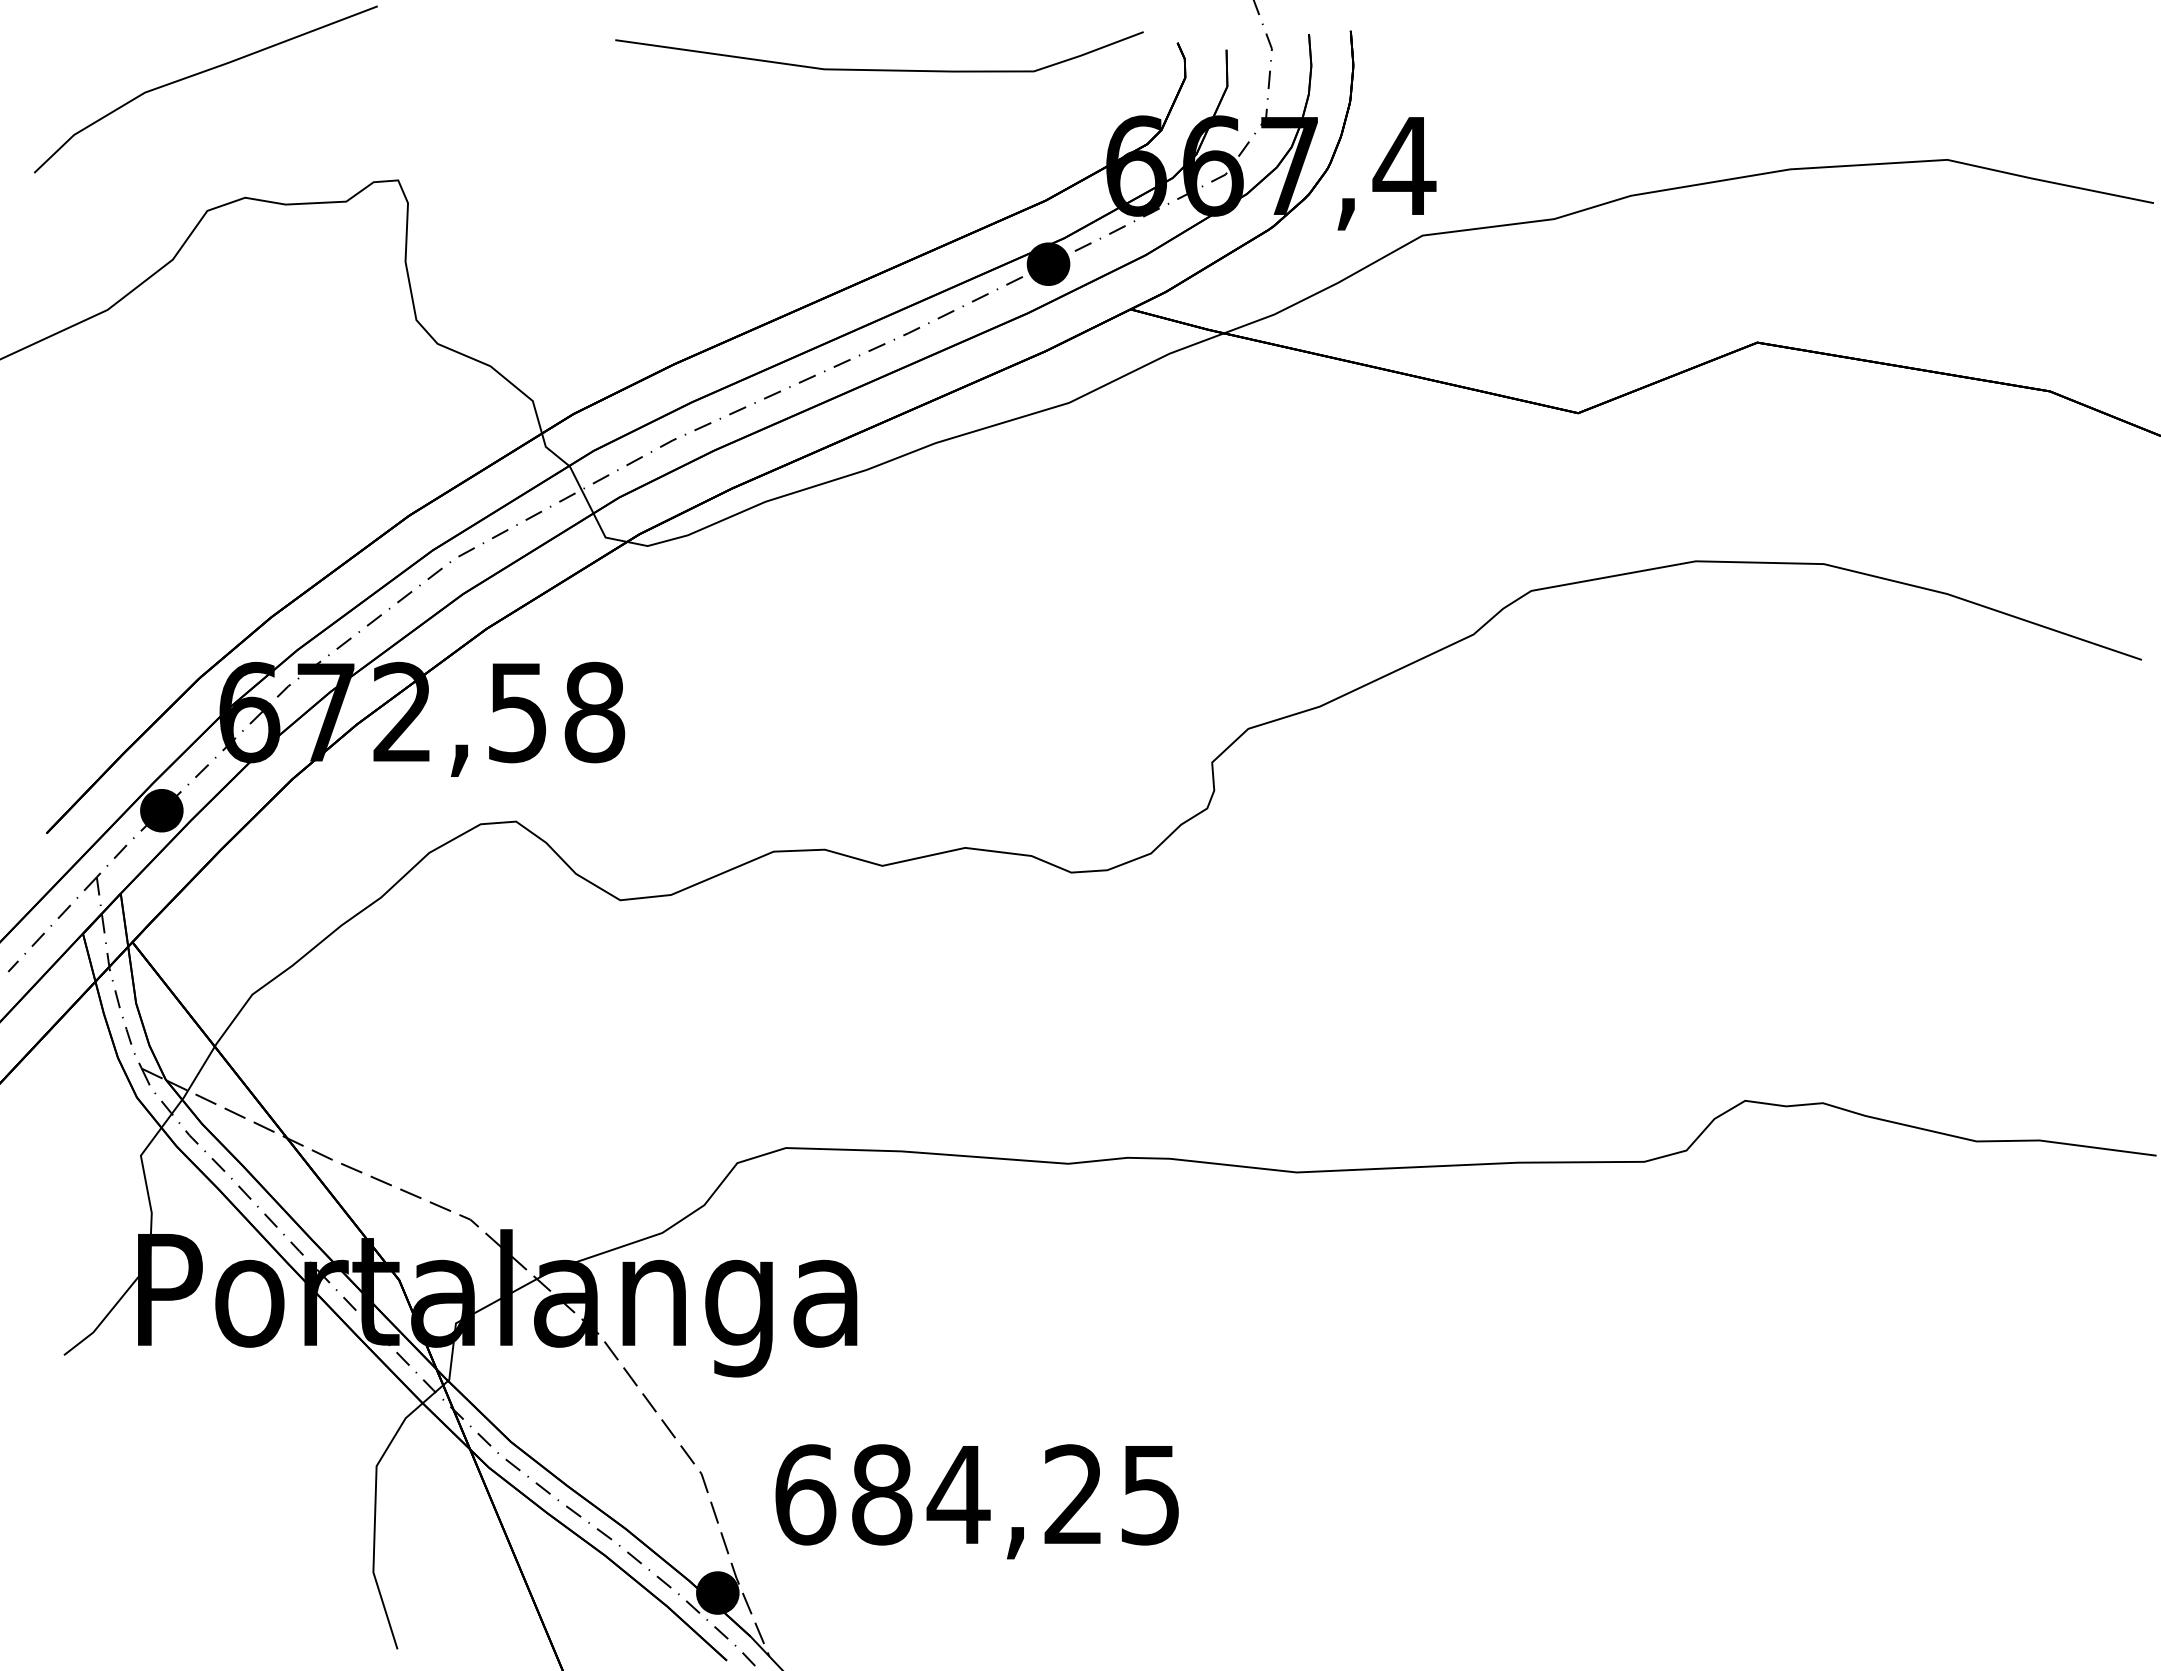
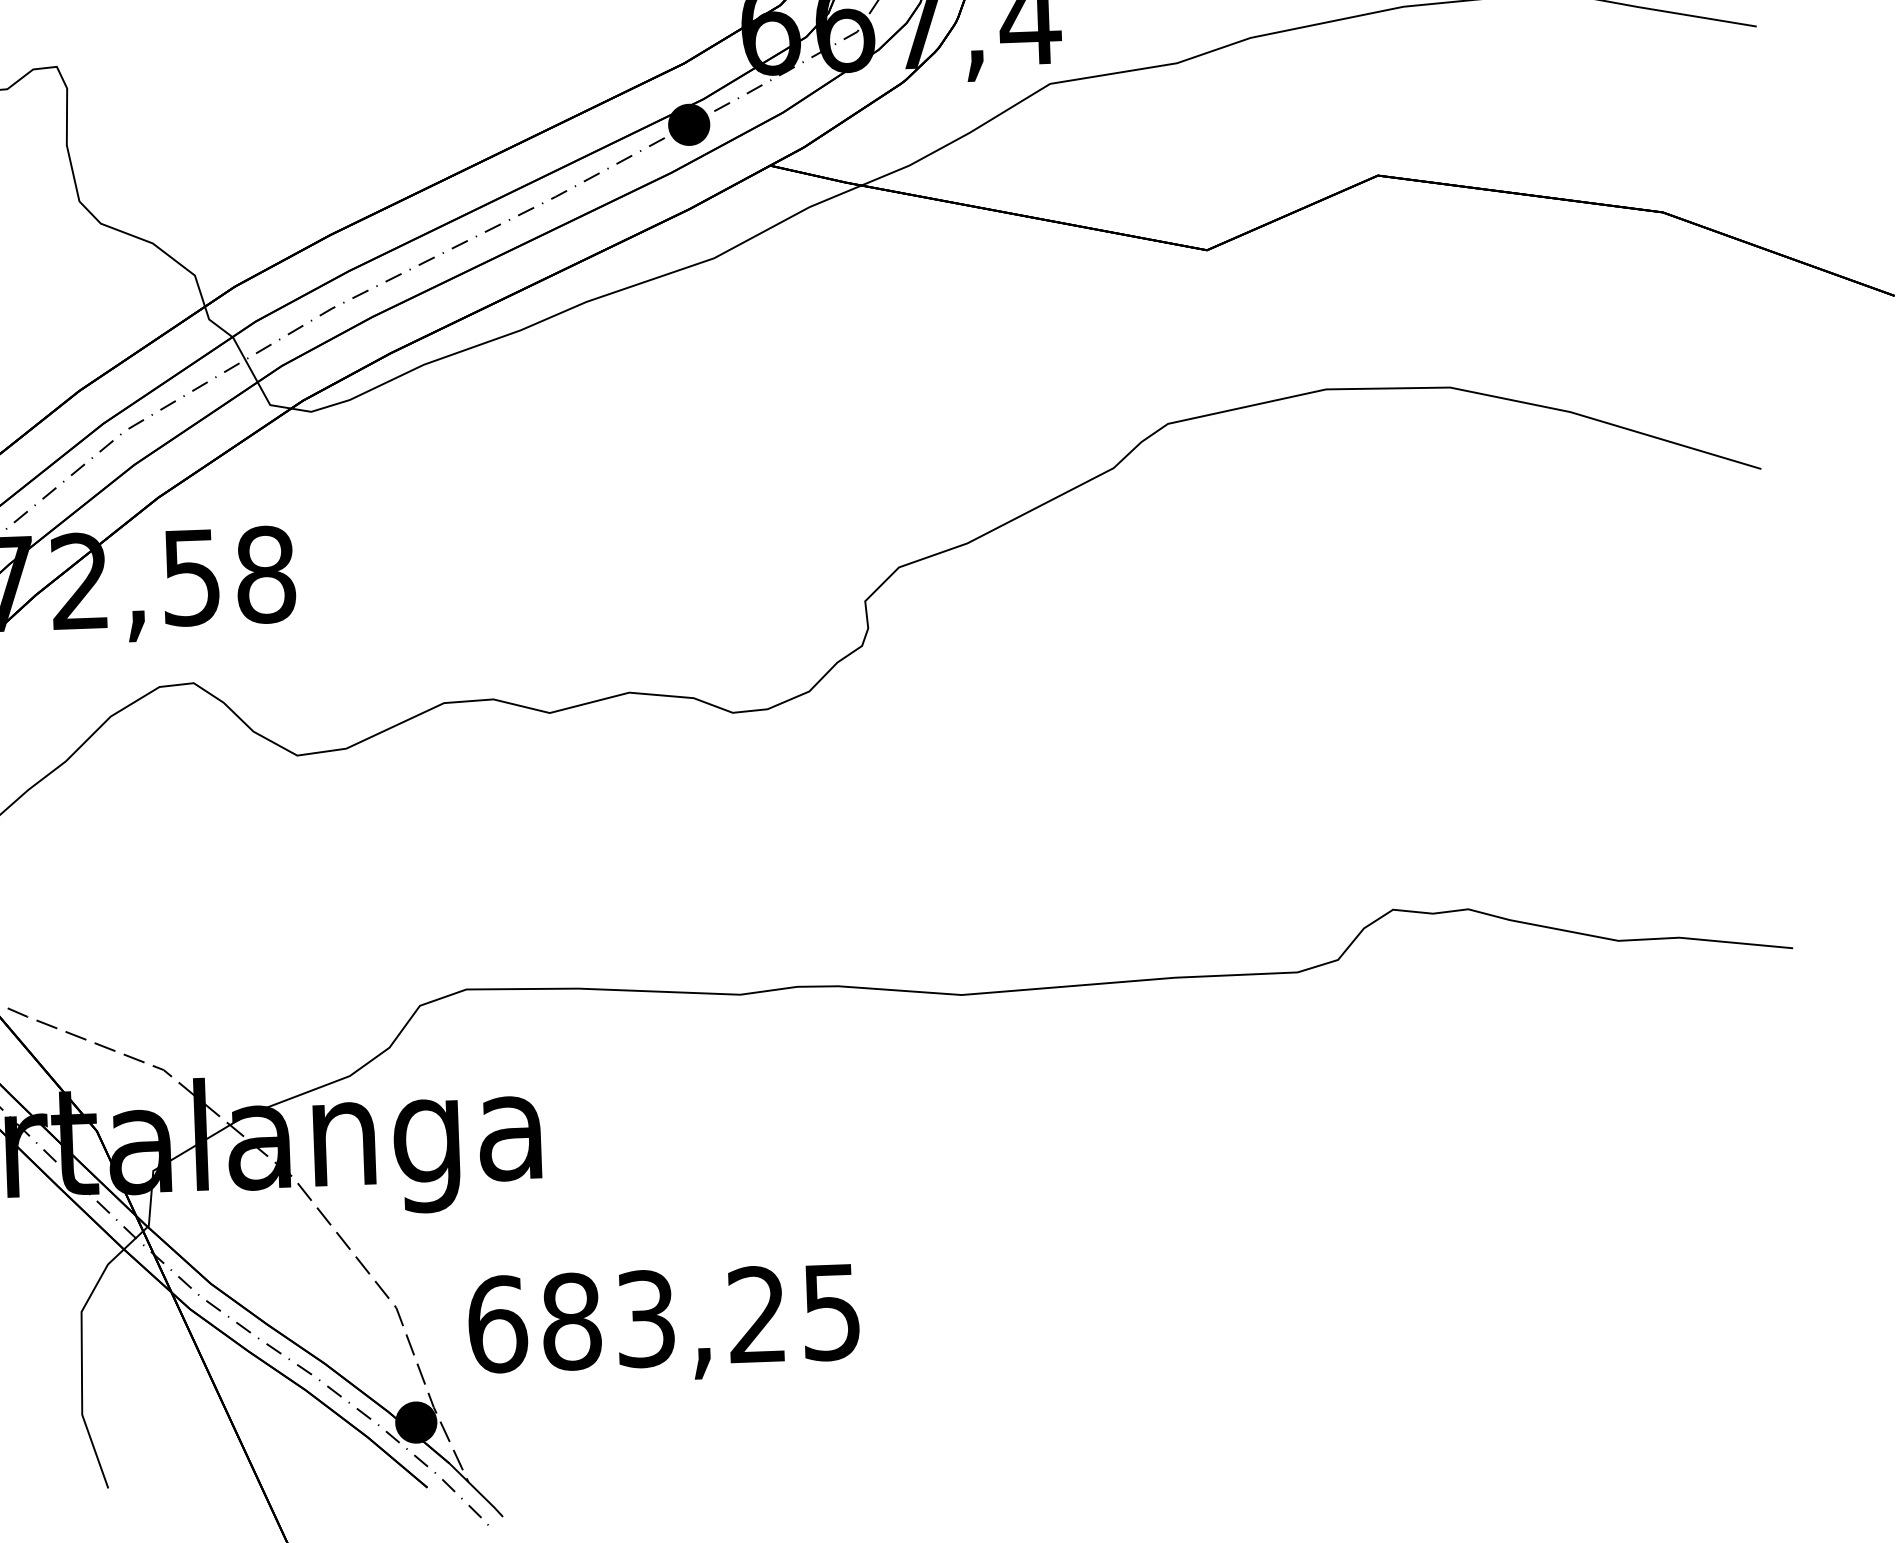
text: (958, 1494) -> (645, 1318), 684,25 -> 683,25

